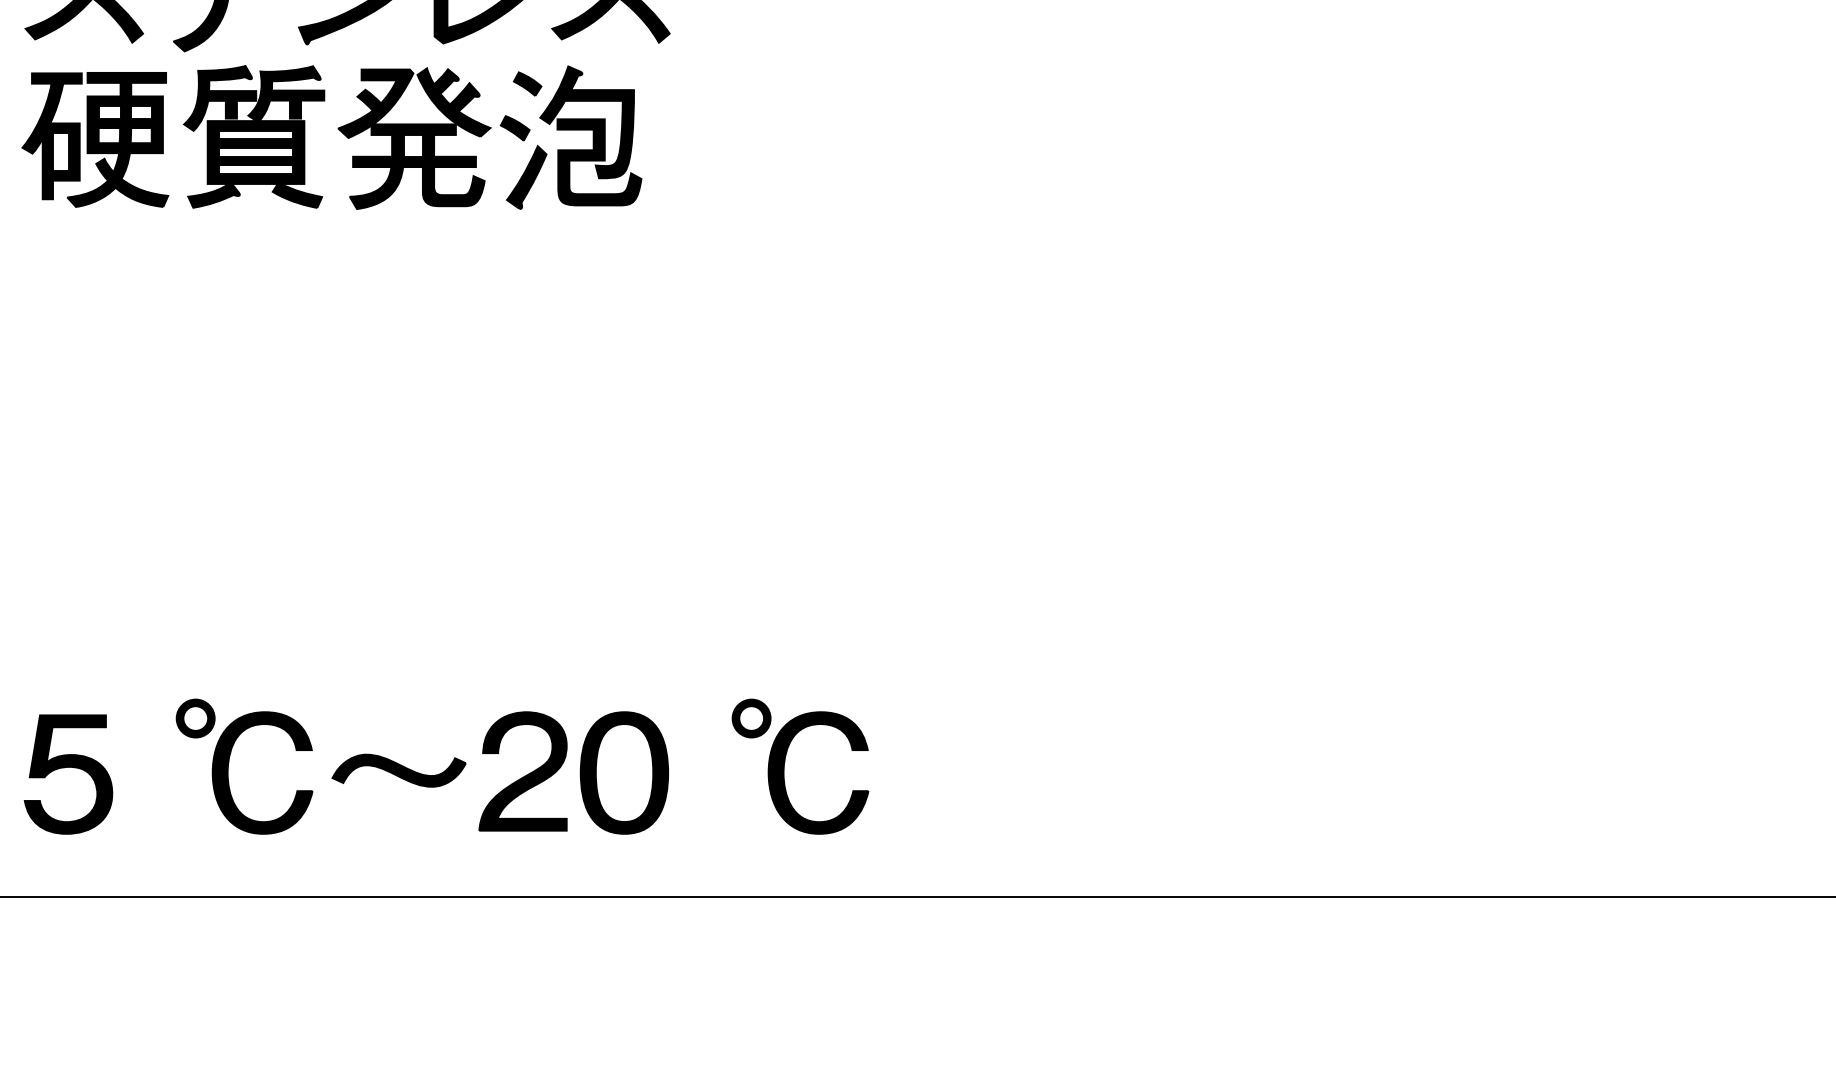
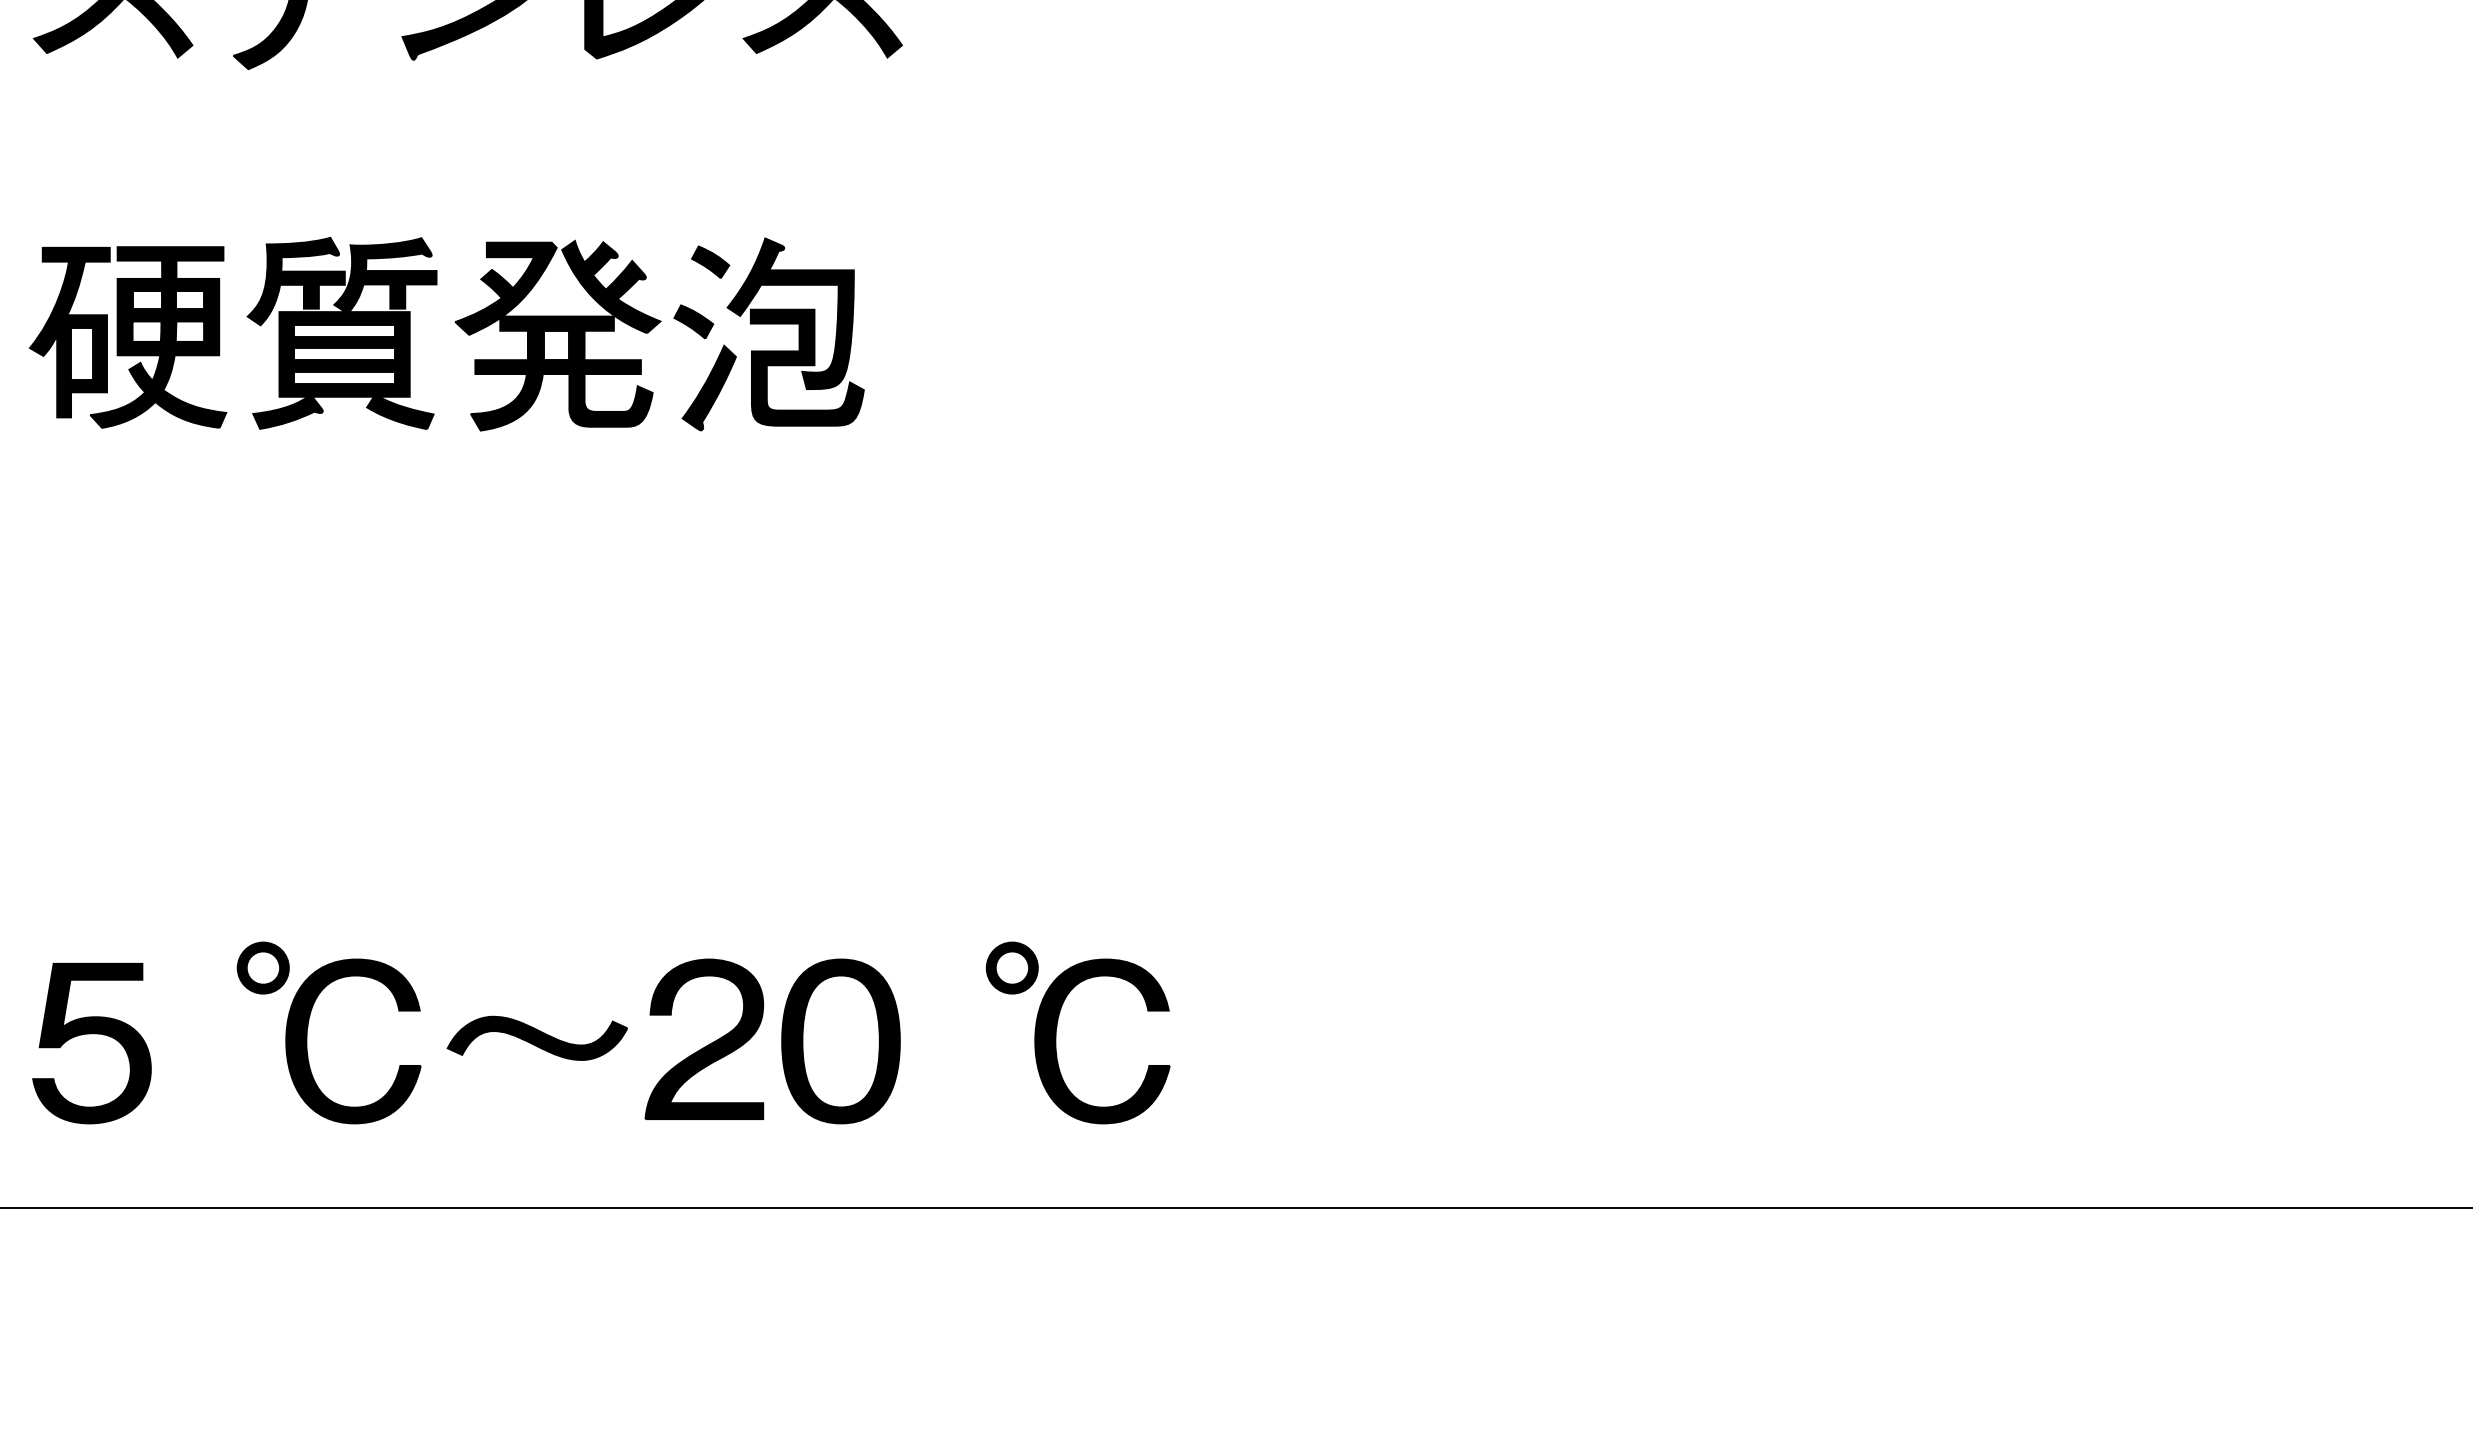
part: (338, 129) -> (455, 323), moved

